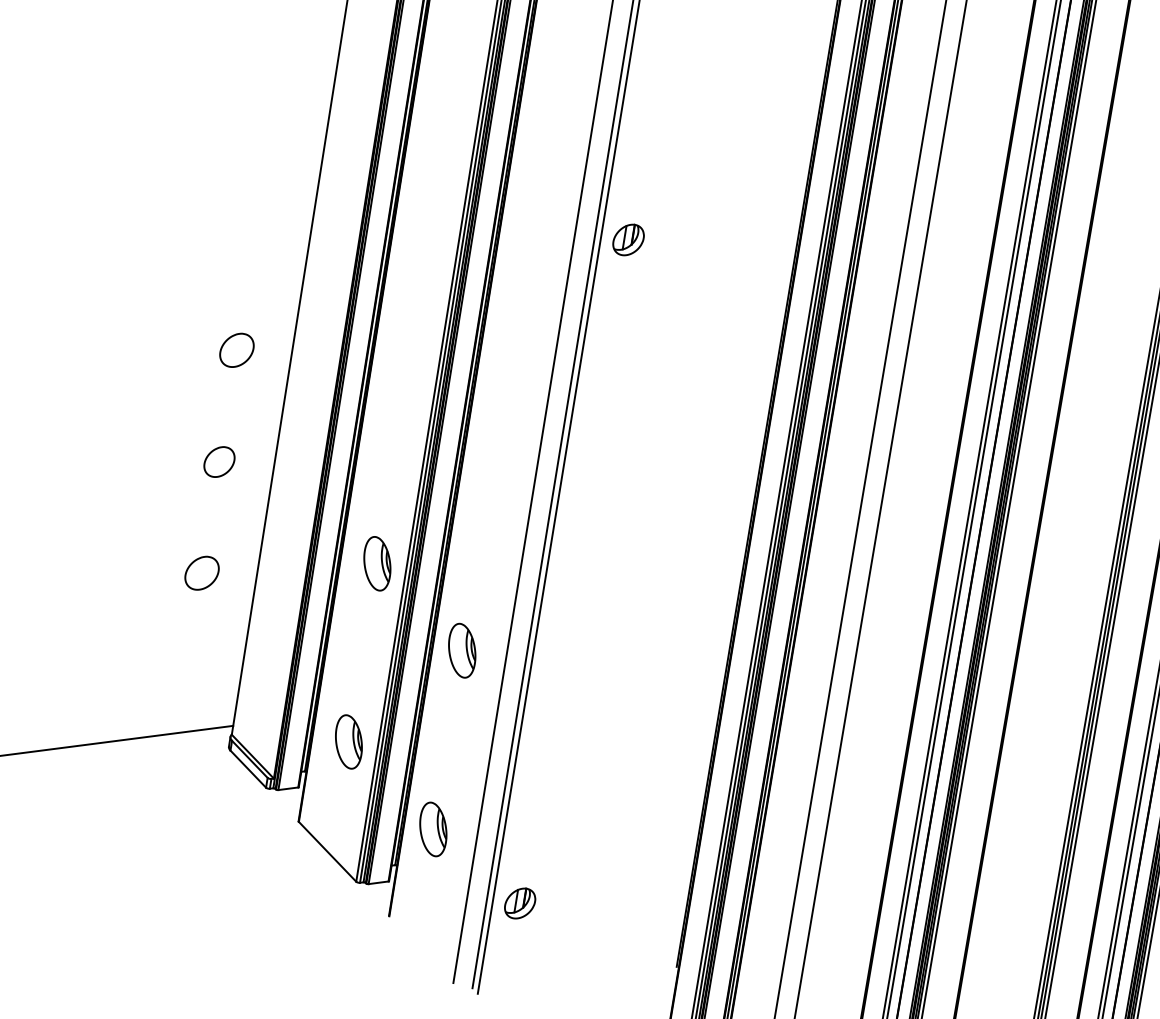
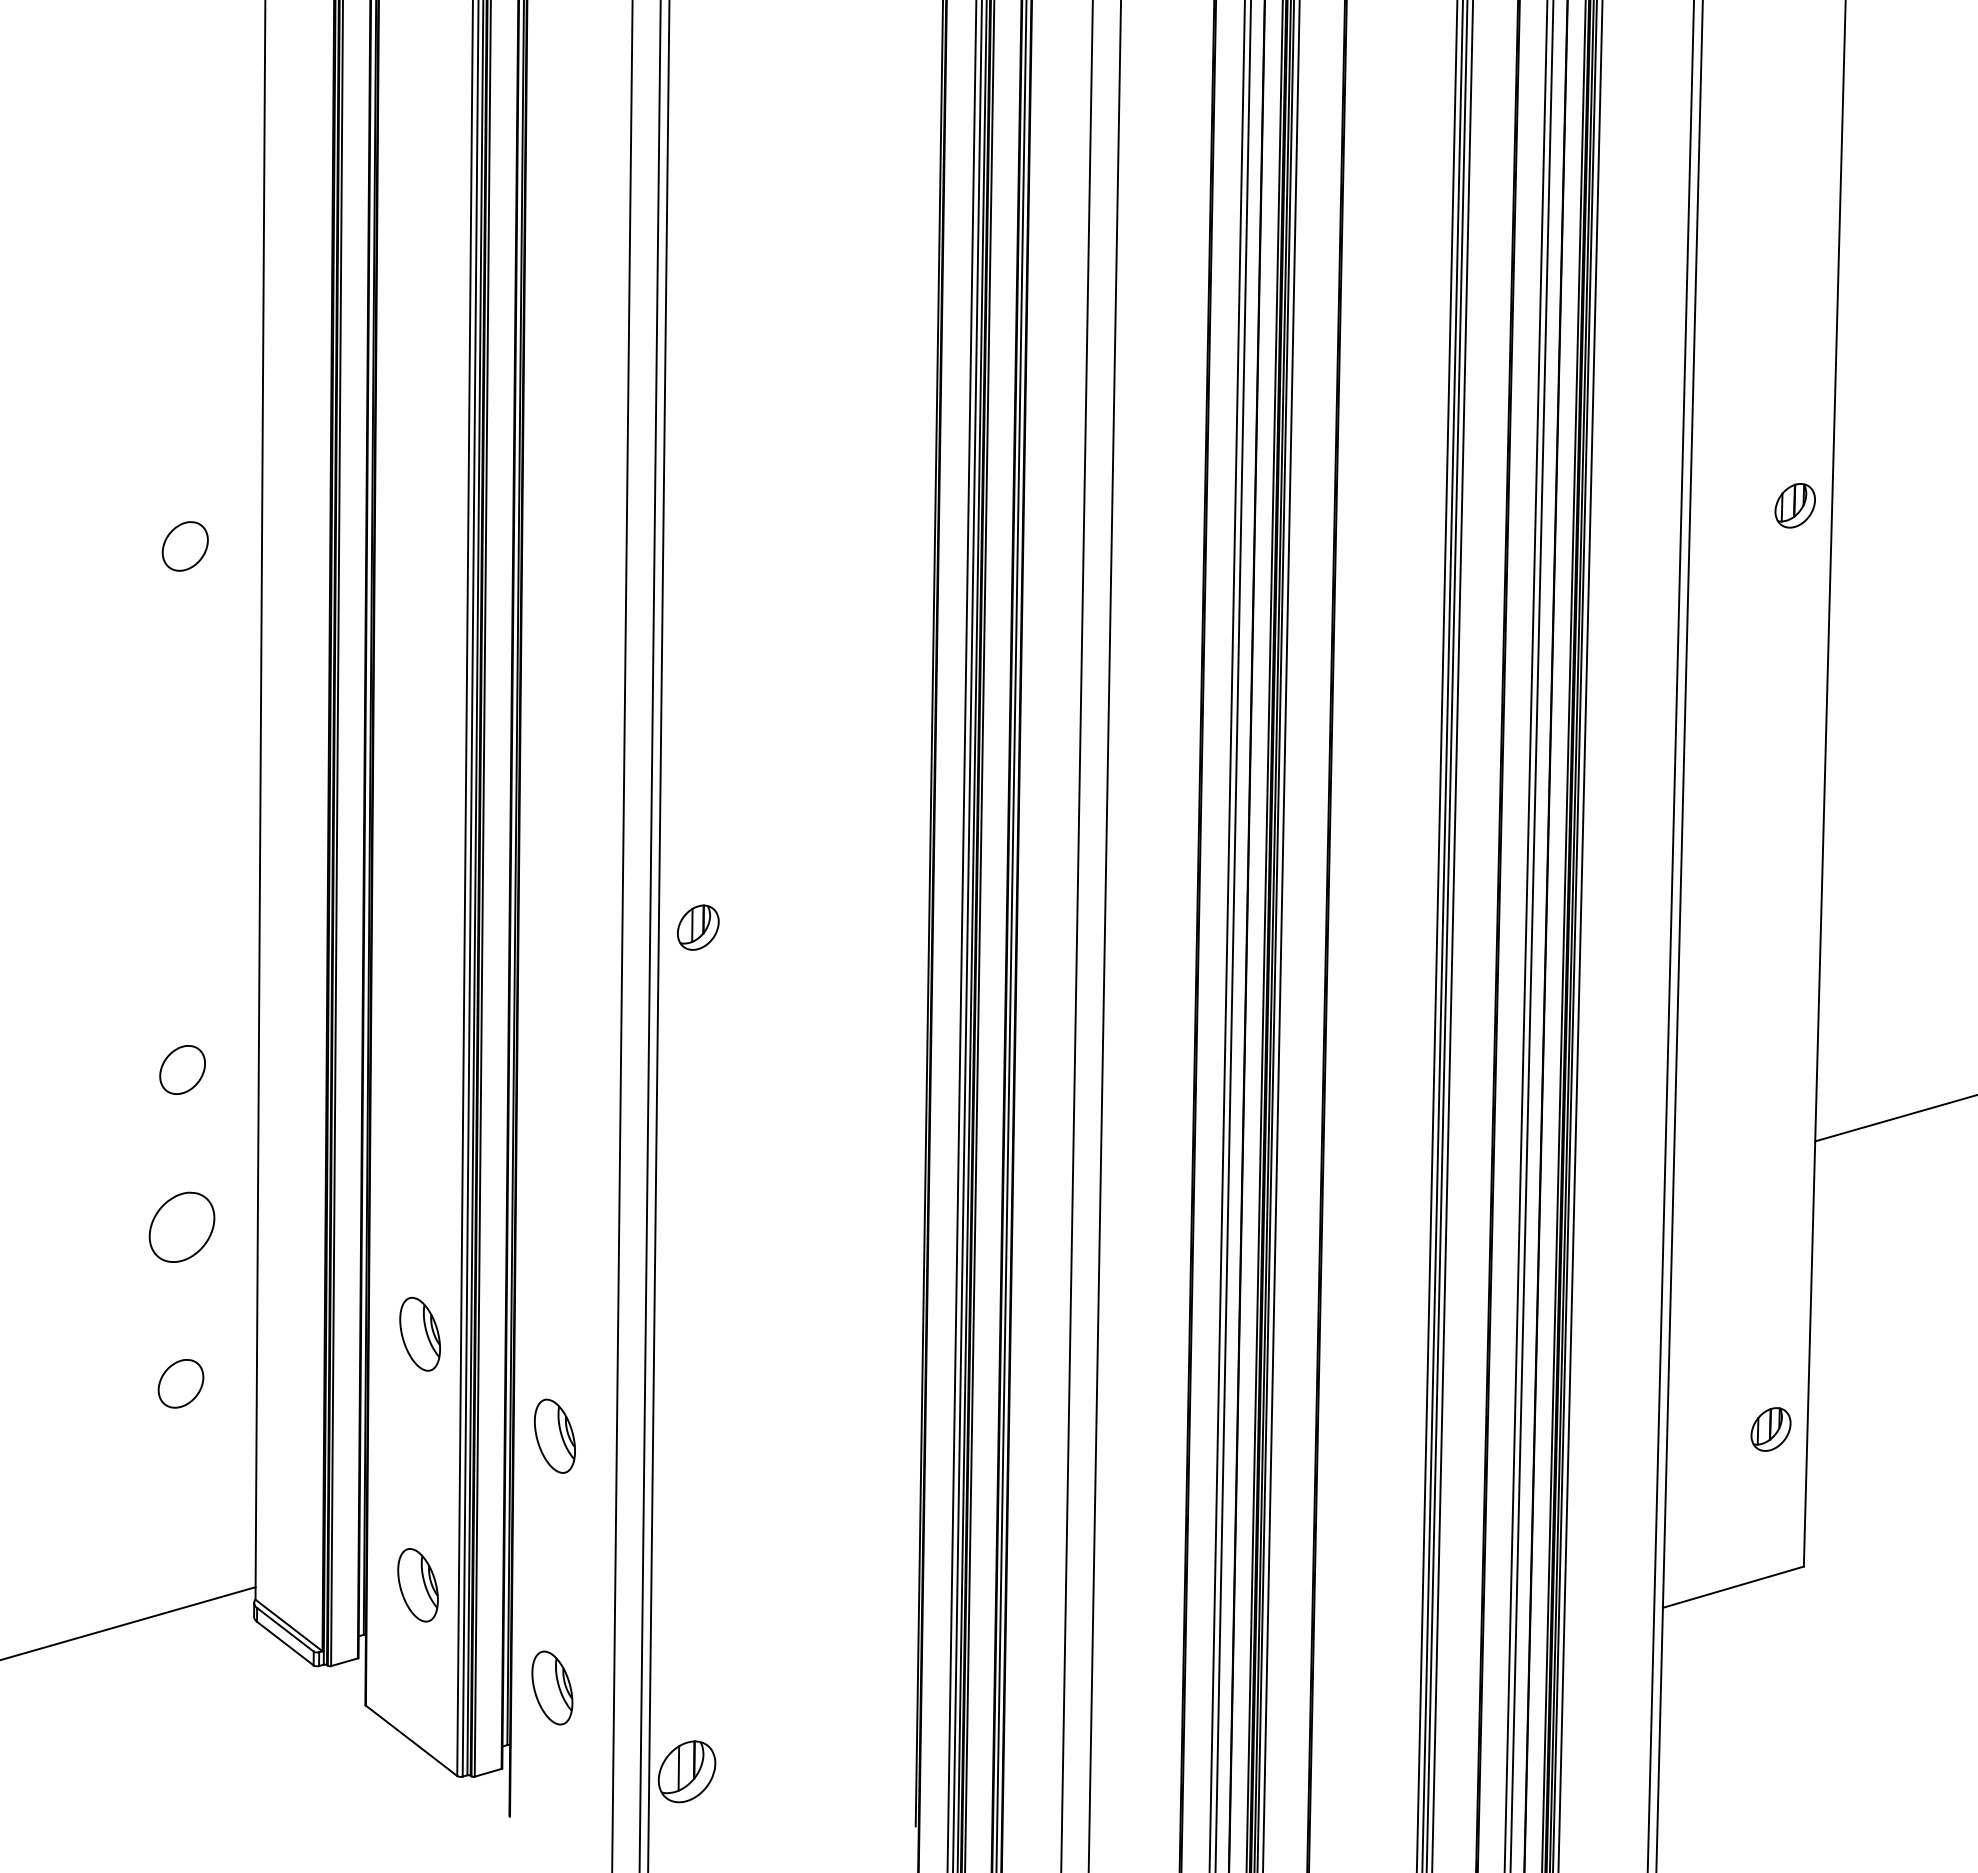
part: (628, 239) -> (698, 927), moved
part: (219, 461) -> (181, 1226), size x1.6
part: (520, 903) -> (687, 1771), size x1.4

